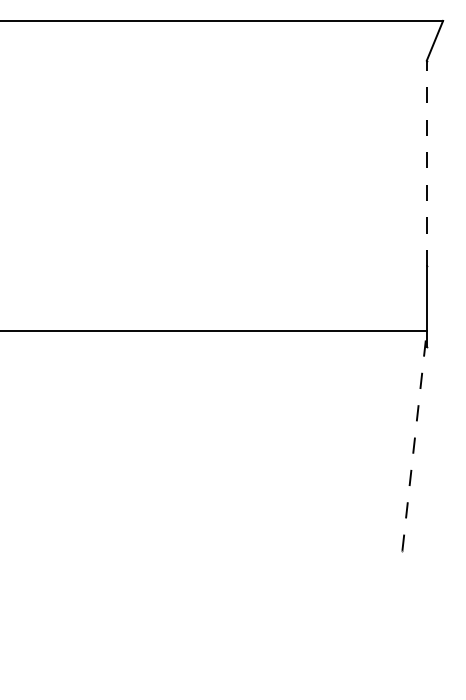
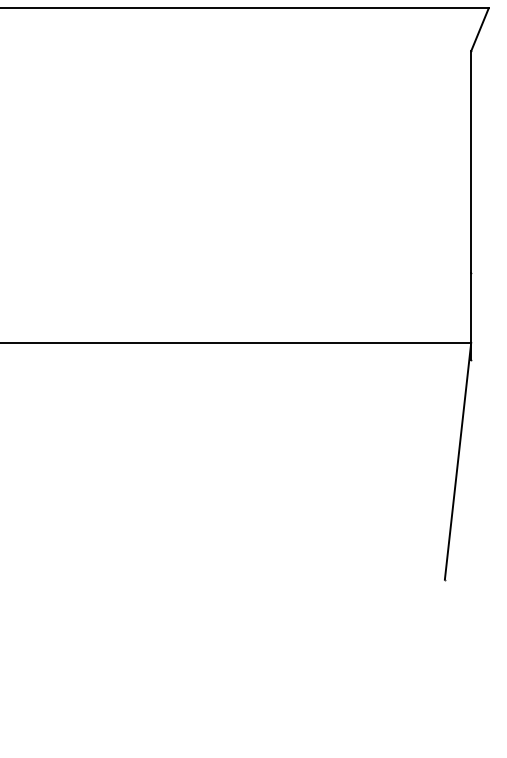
line: (427, 163) -> (471, 161), dashed -> solid
line: (415, 440) -> (458, 460), dashed -> solid

